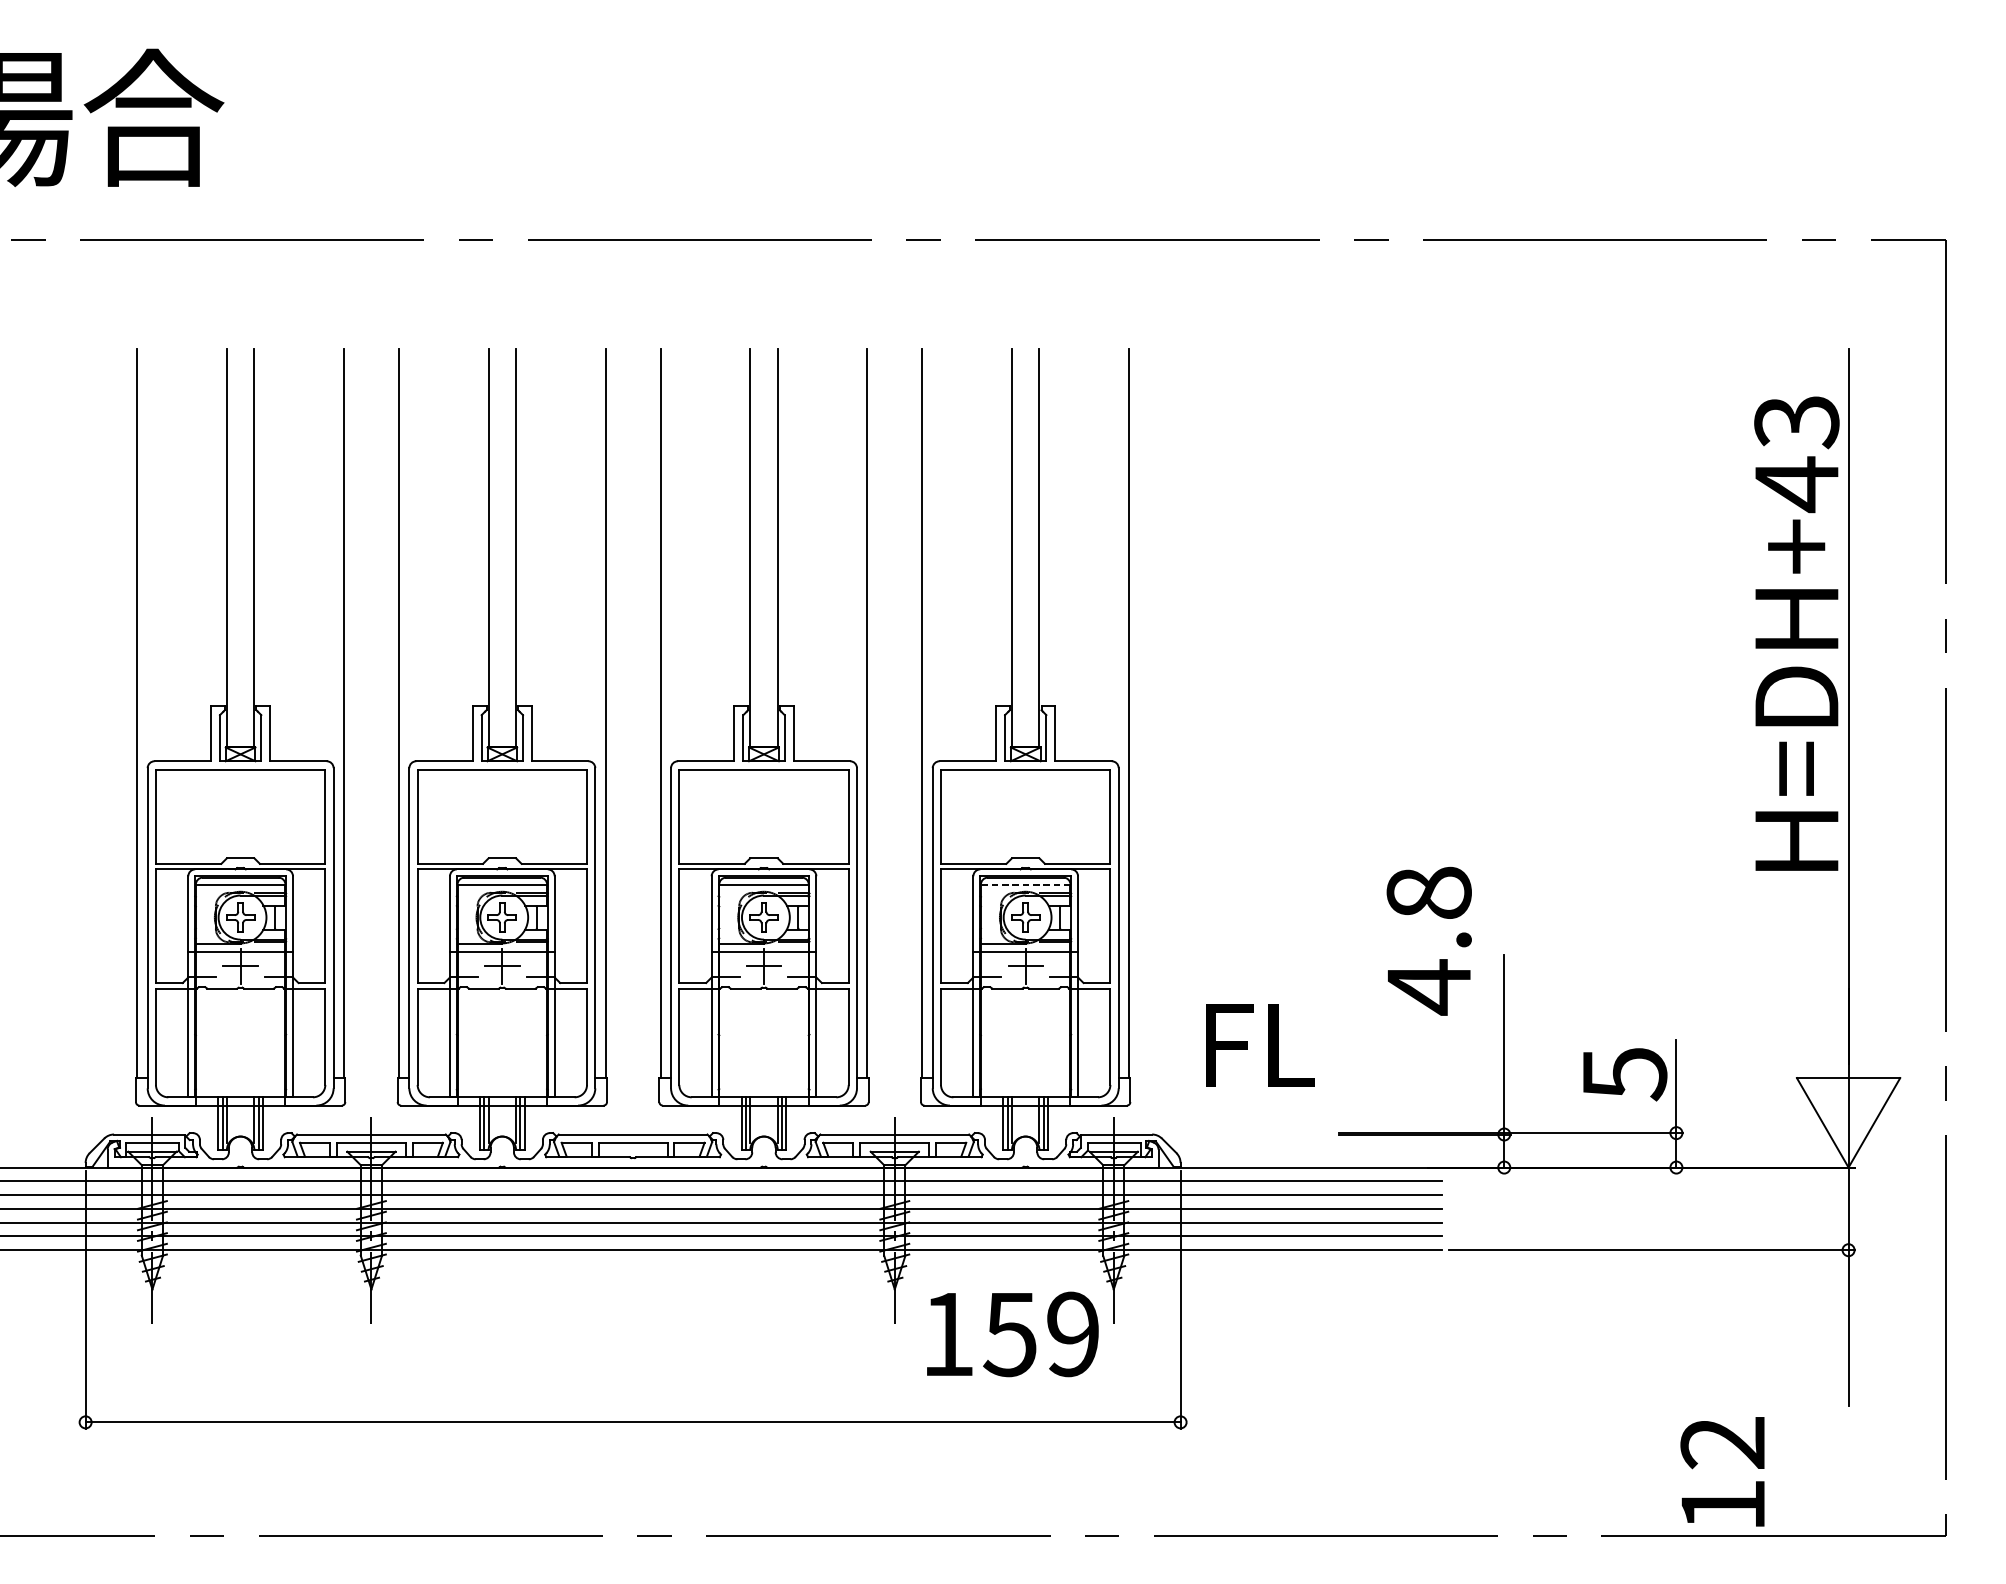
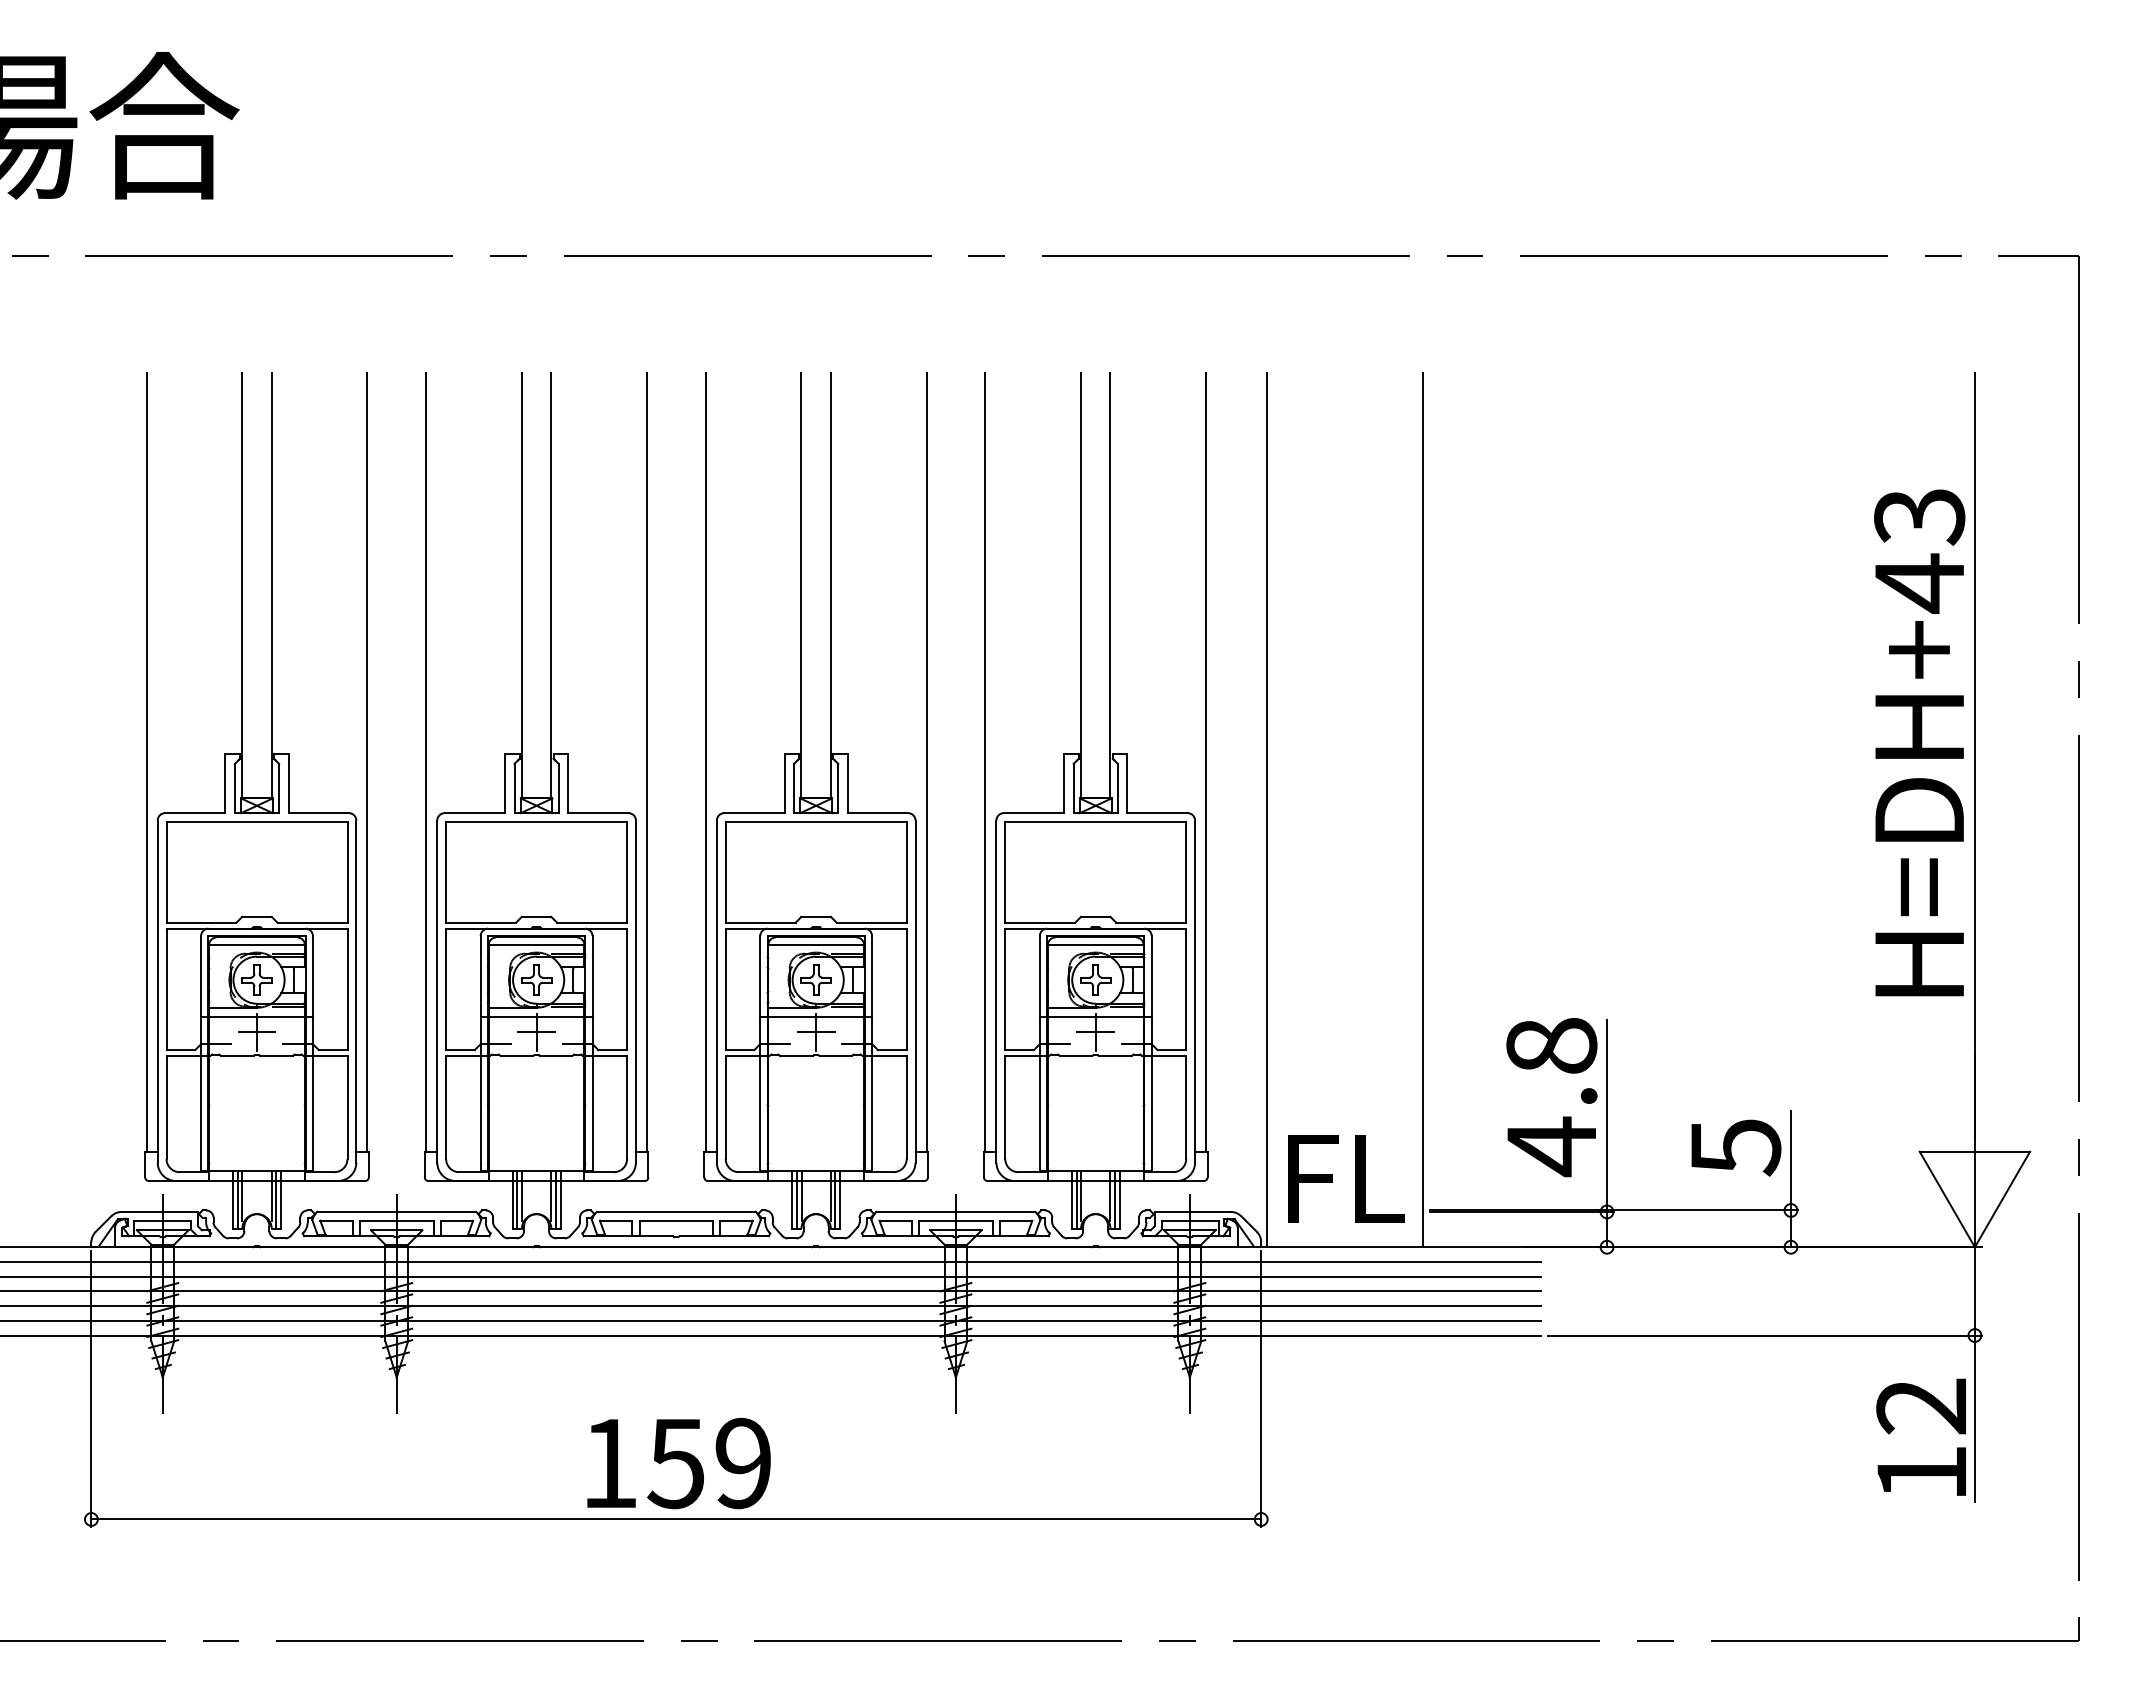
text: (1796, 633) -> (1919, 742), moved
line: (1186, 757) -> (1267, 809), added
line: (1332, 757) -> (1423, 809), added
line: (1025, 884) -> (1095, 944), dashed -> solid
text: (1428, 941) -> (1551, 1097), moved
text: (1260, 1045) -> (1346, 1178), moved
text: (1012, 1334) -> (678, 1463), moved
text: (1721, 1471) -> (1920, 1436), moved

